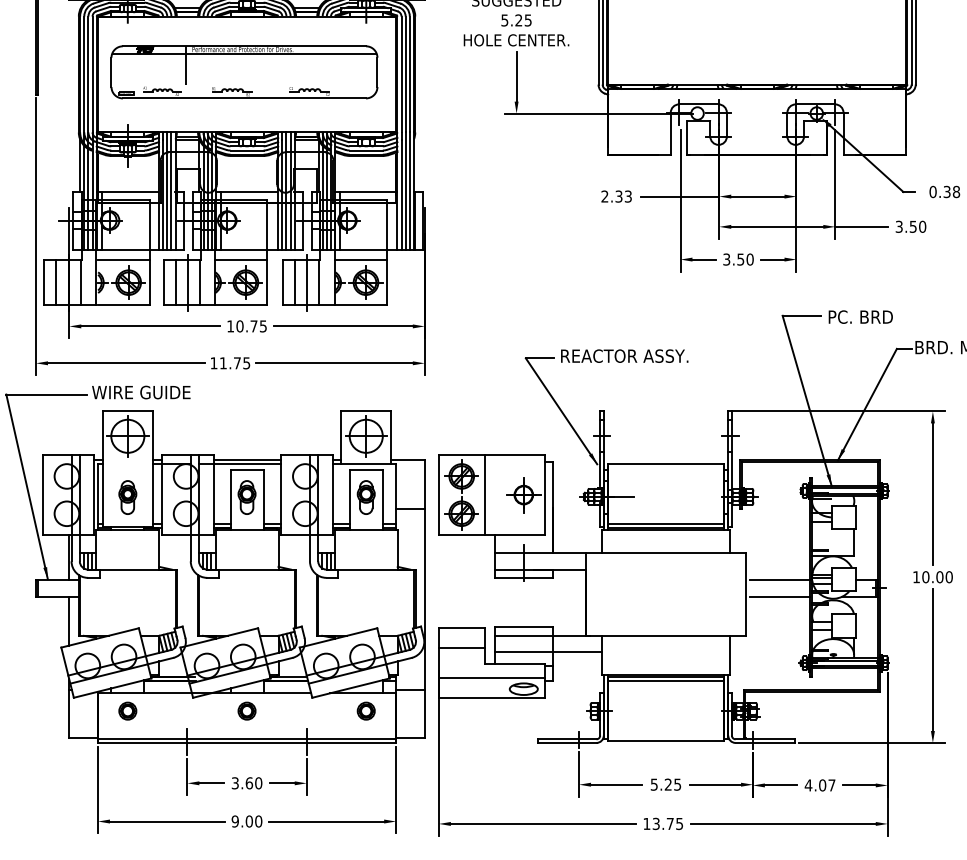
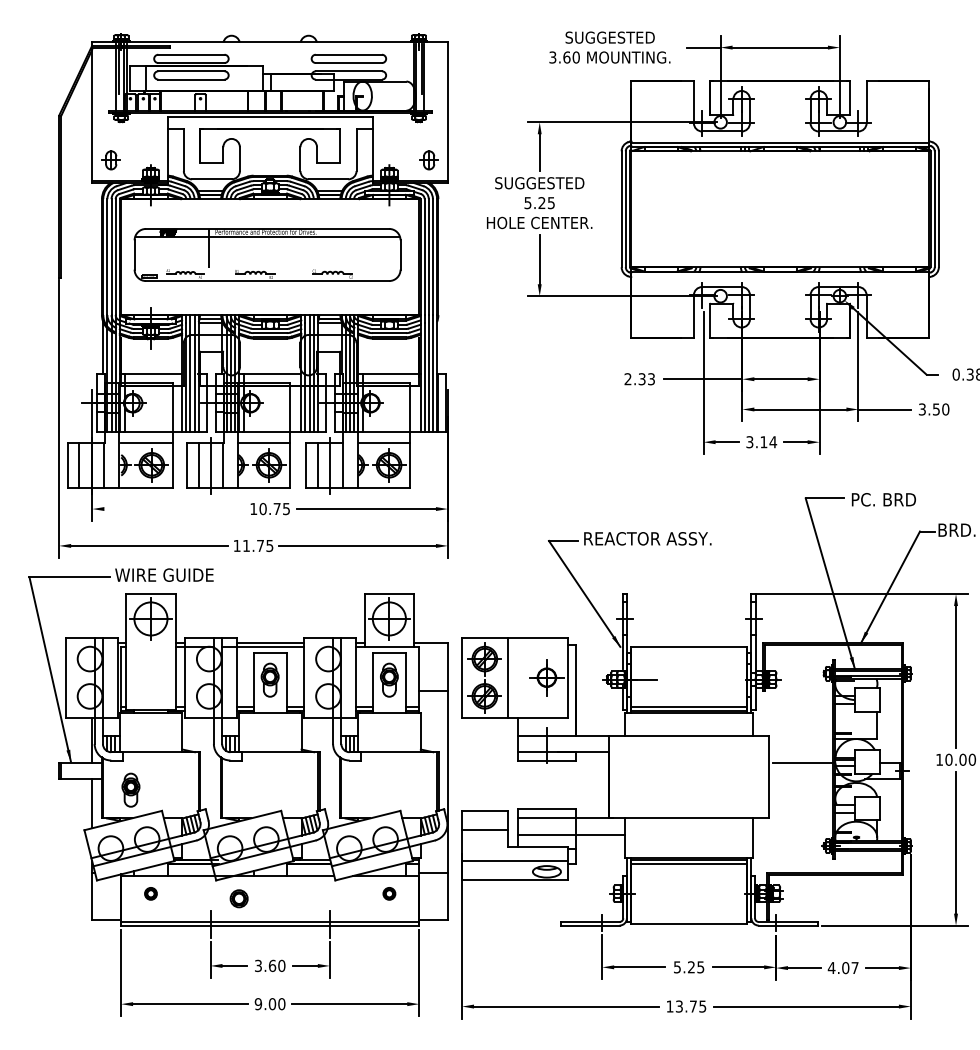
text: (745, 259) -> (768, 442), 3.50 -> 3.14
line: (150, 326) -> (173, 509), removed
part: (127, 496) -> (130, 789), moved
line: (779, 596) -> (802, 779), removed
part: (127, 710) -> (150, 893), size x0.7
part: (246, 710) -> (238, 898), moved
part: (366, 710) -> (389, 893), size x0.7

